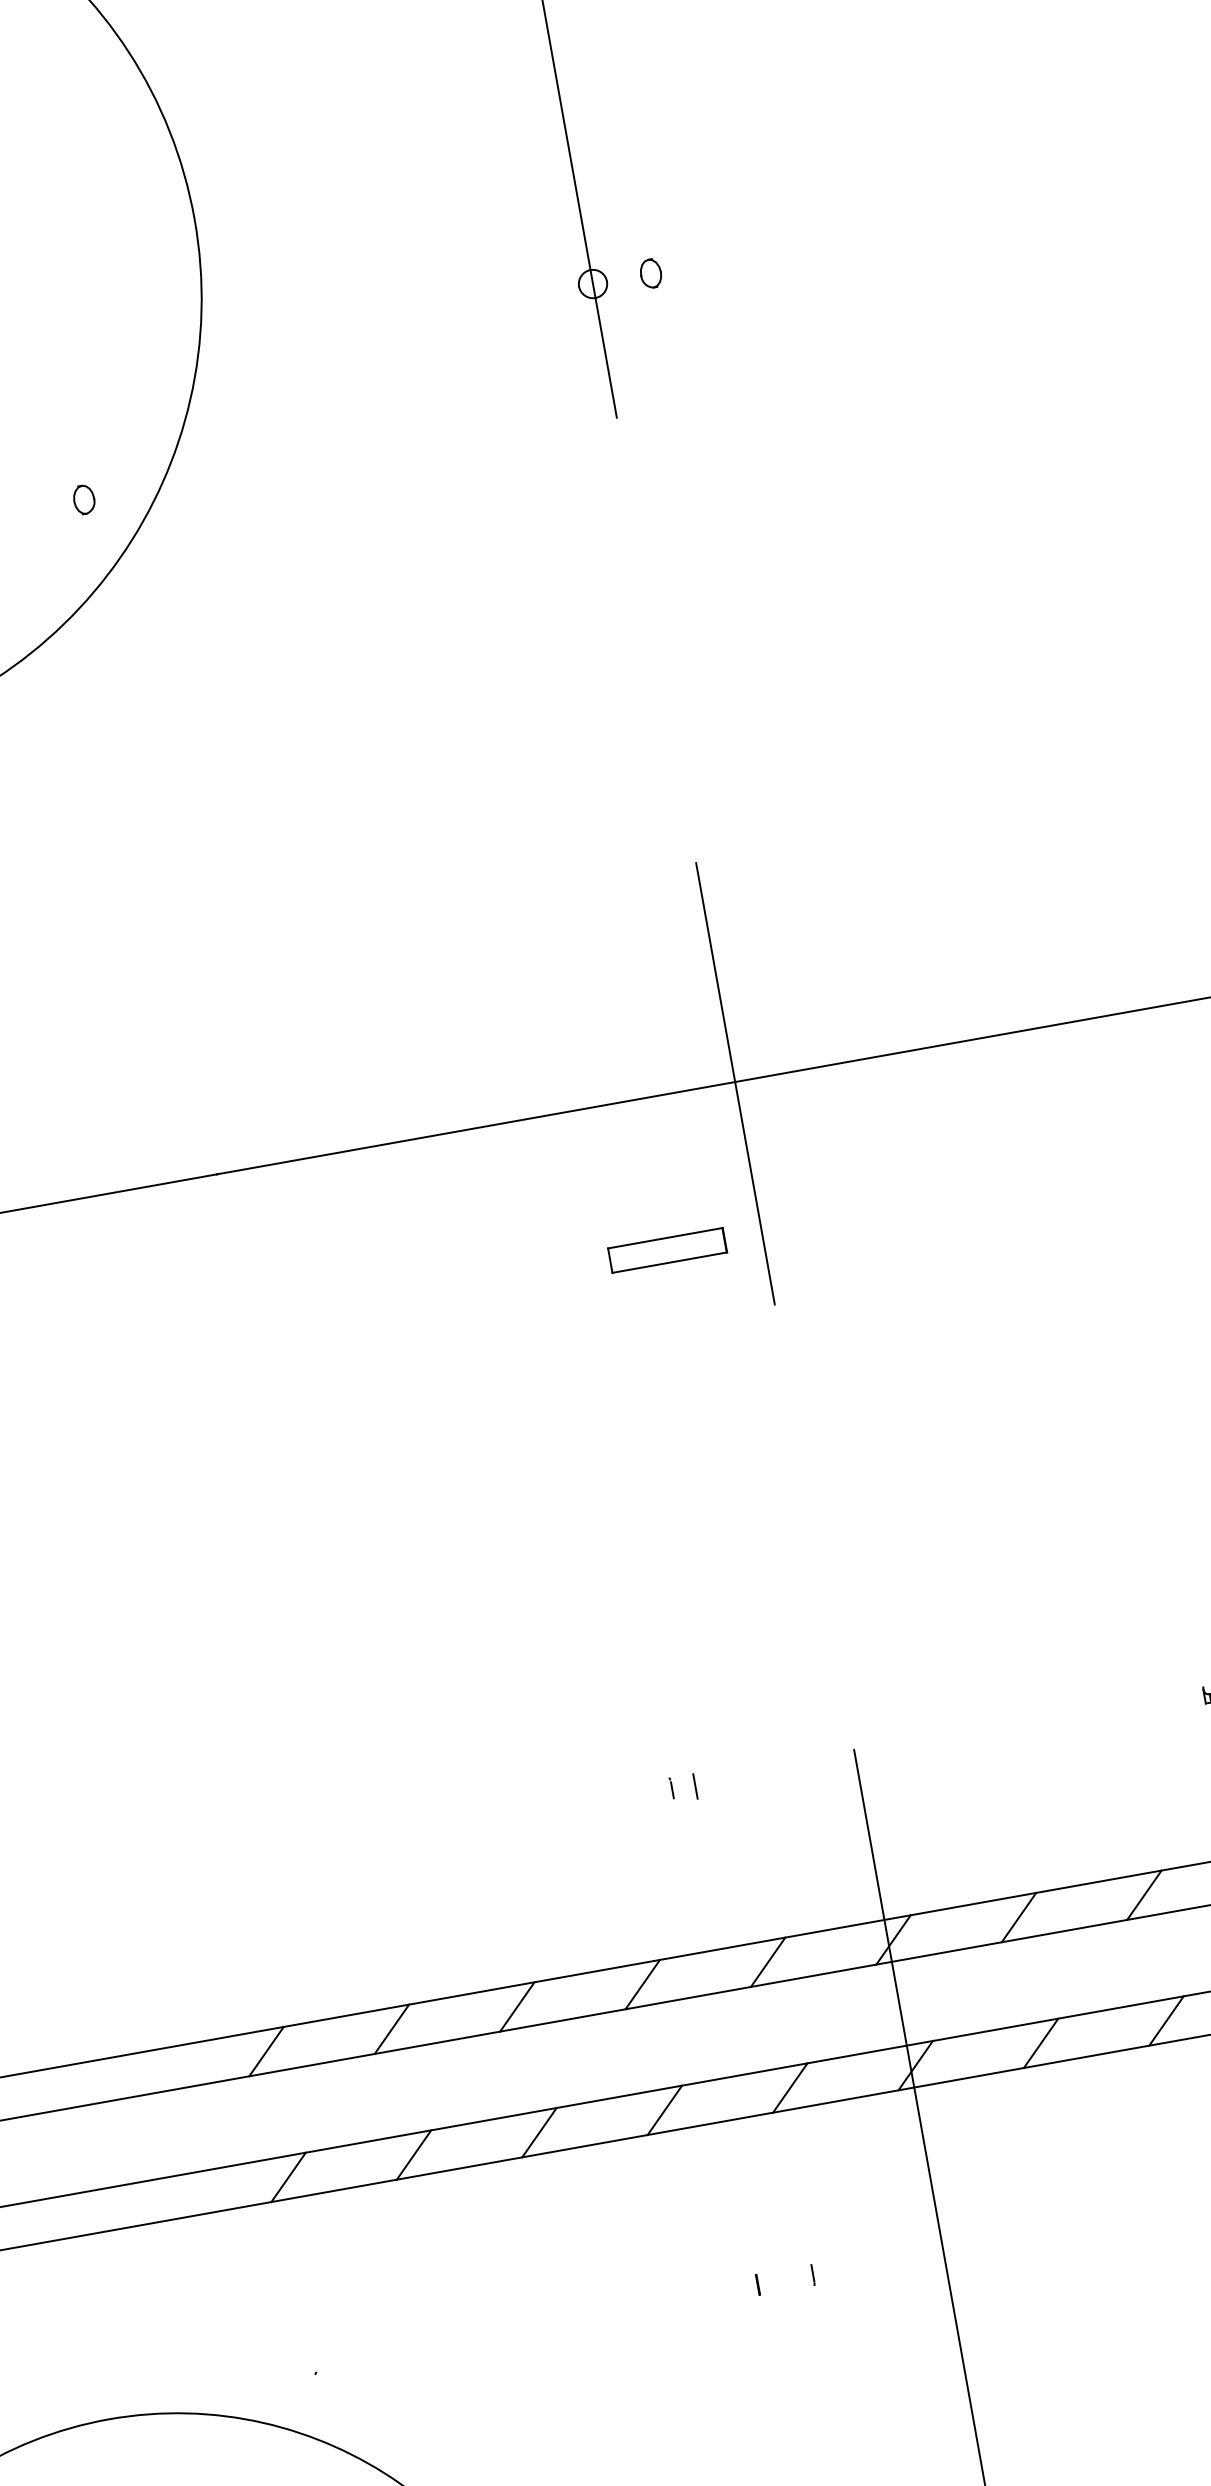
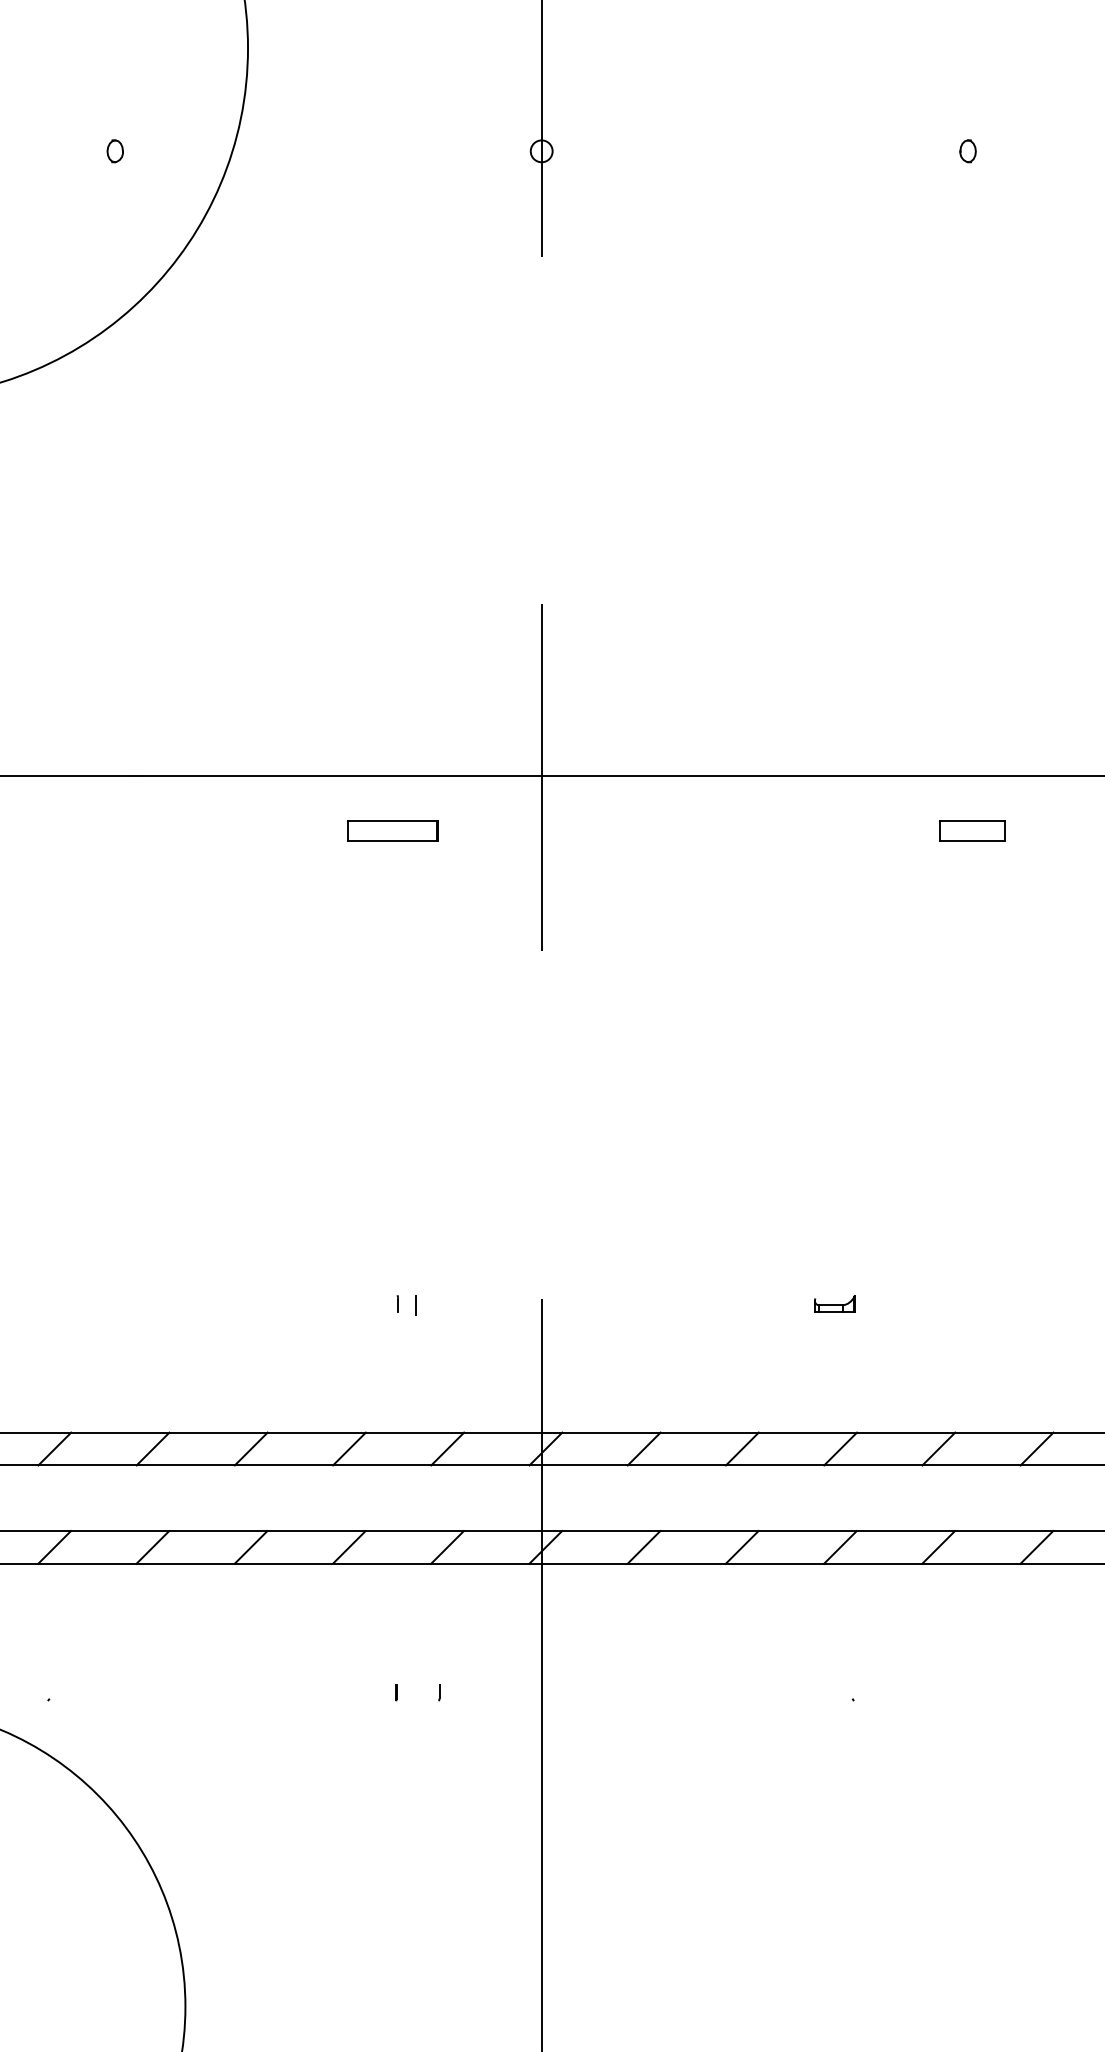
part: (650, 274) -> (967, 151), moved
part: (83, 500) -> (114, 151), moved
part: (667, 1249) -> (392, 830), moved

